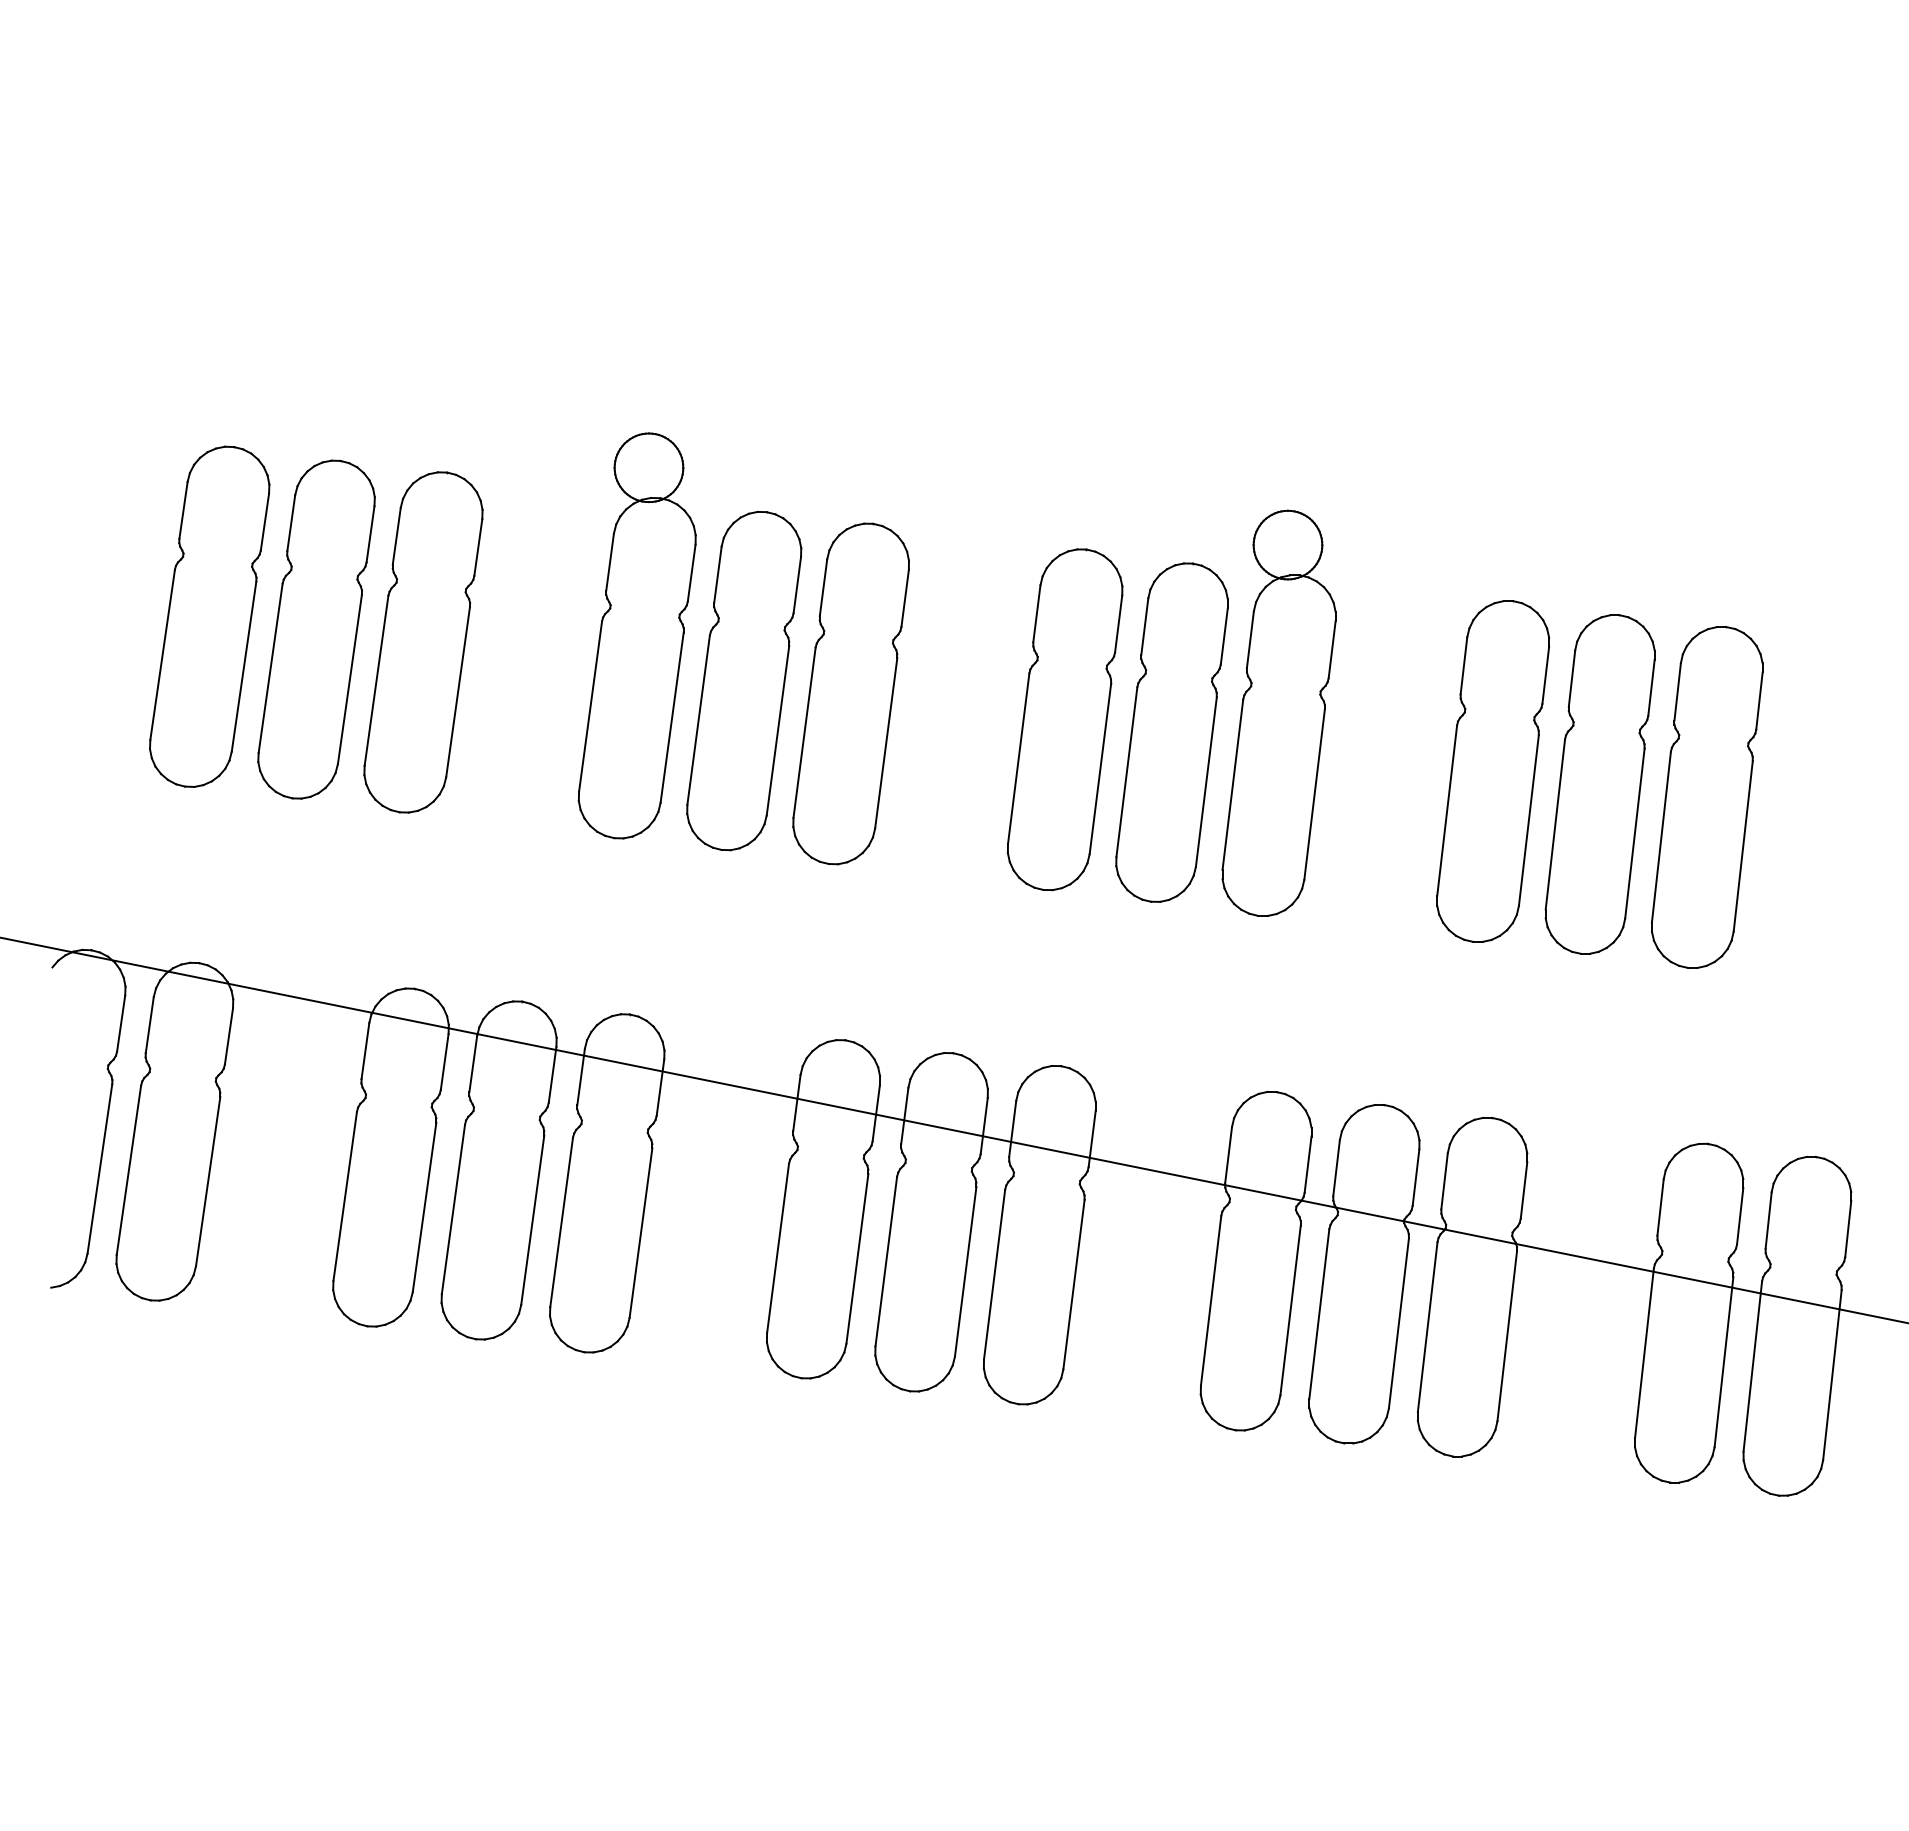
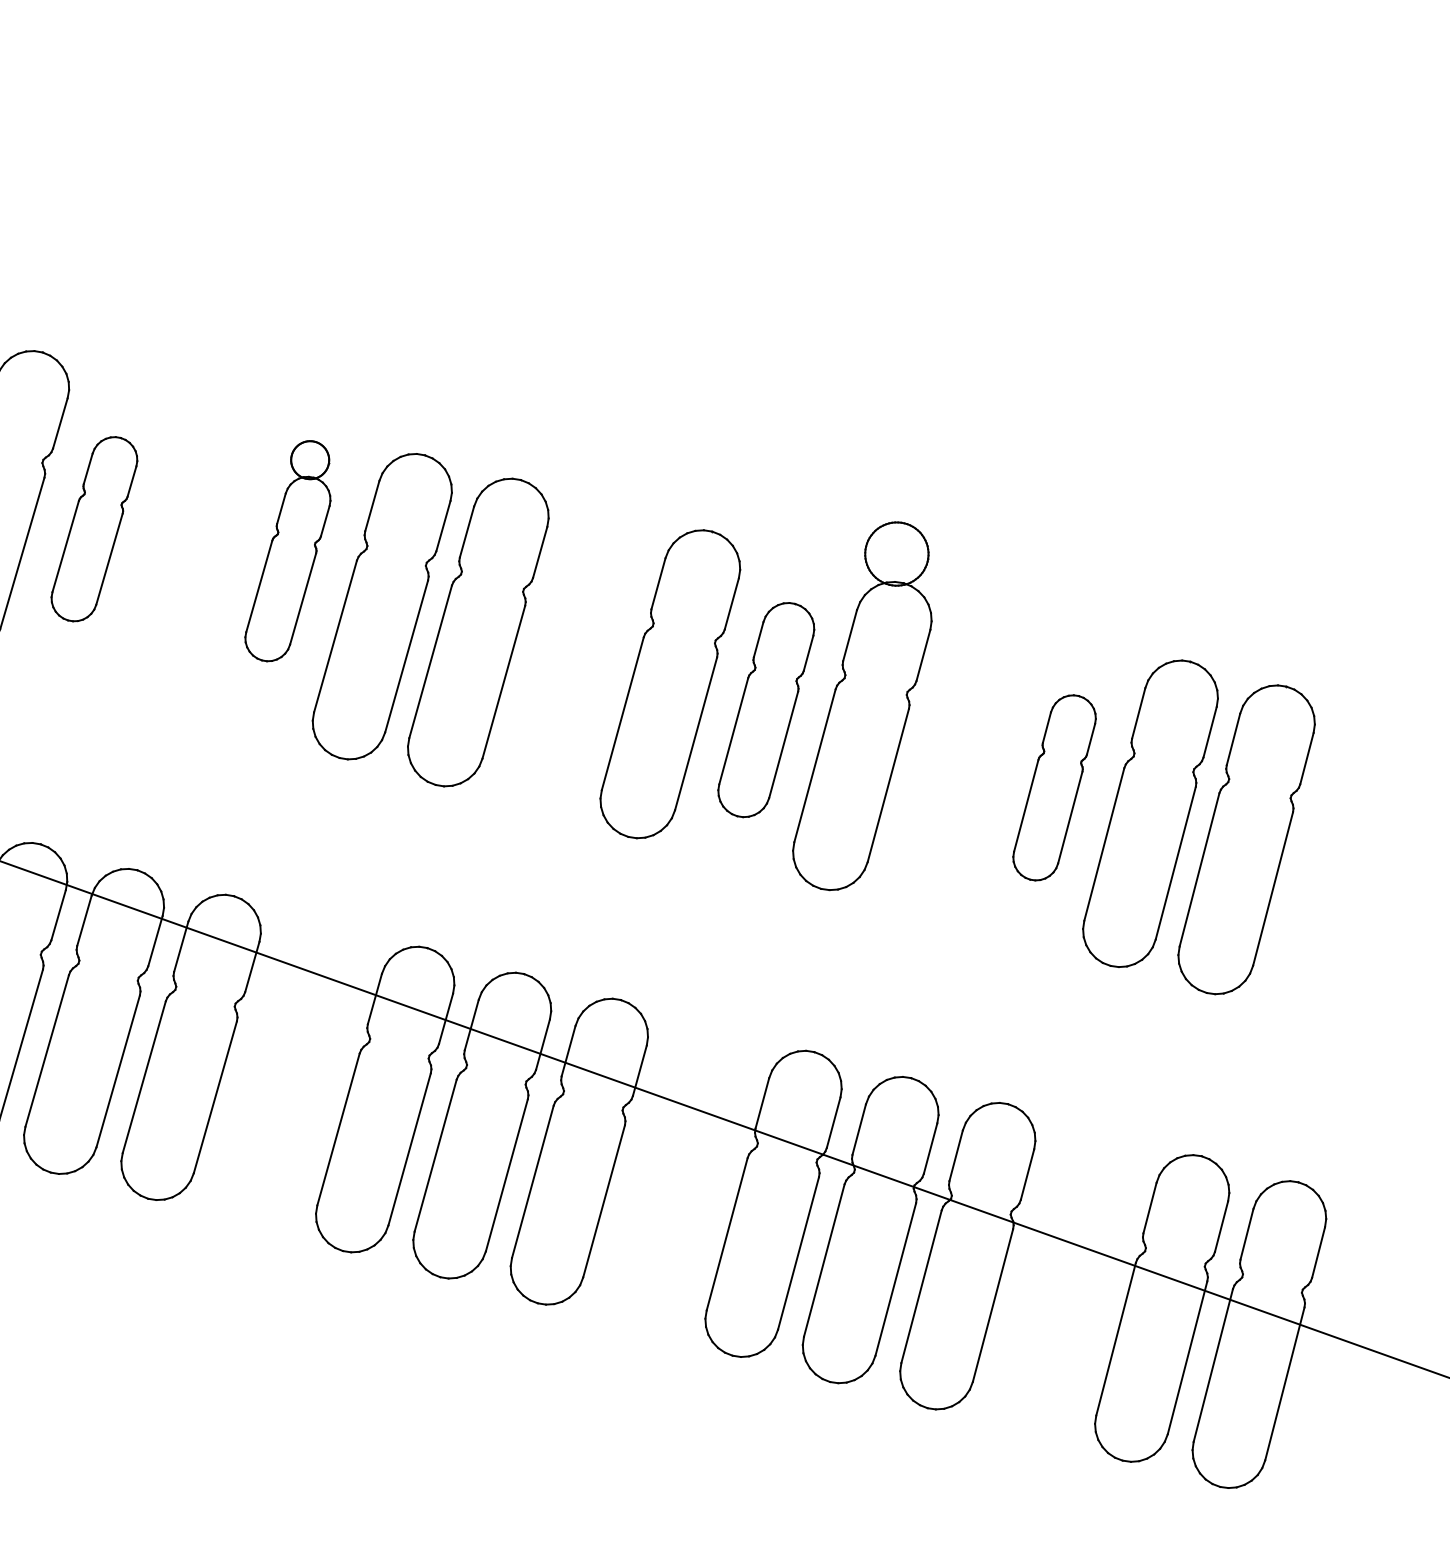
part: (636, 635) -> (289, 550), size x0.6
part: (423, 642) -> (94, 529), size x0.6
part: (1171, 732) -> (765, 709), size x0.7
part: (1493, 771) -> (1054, 787), size x0.6

